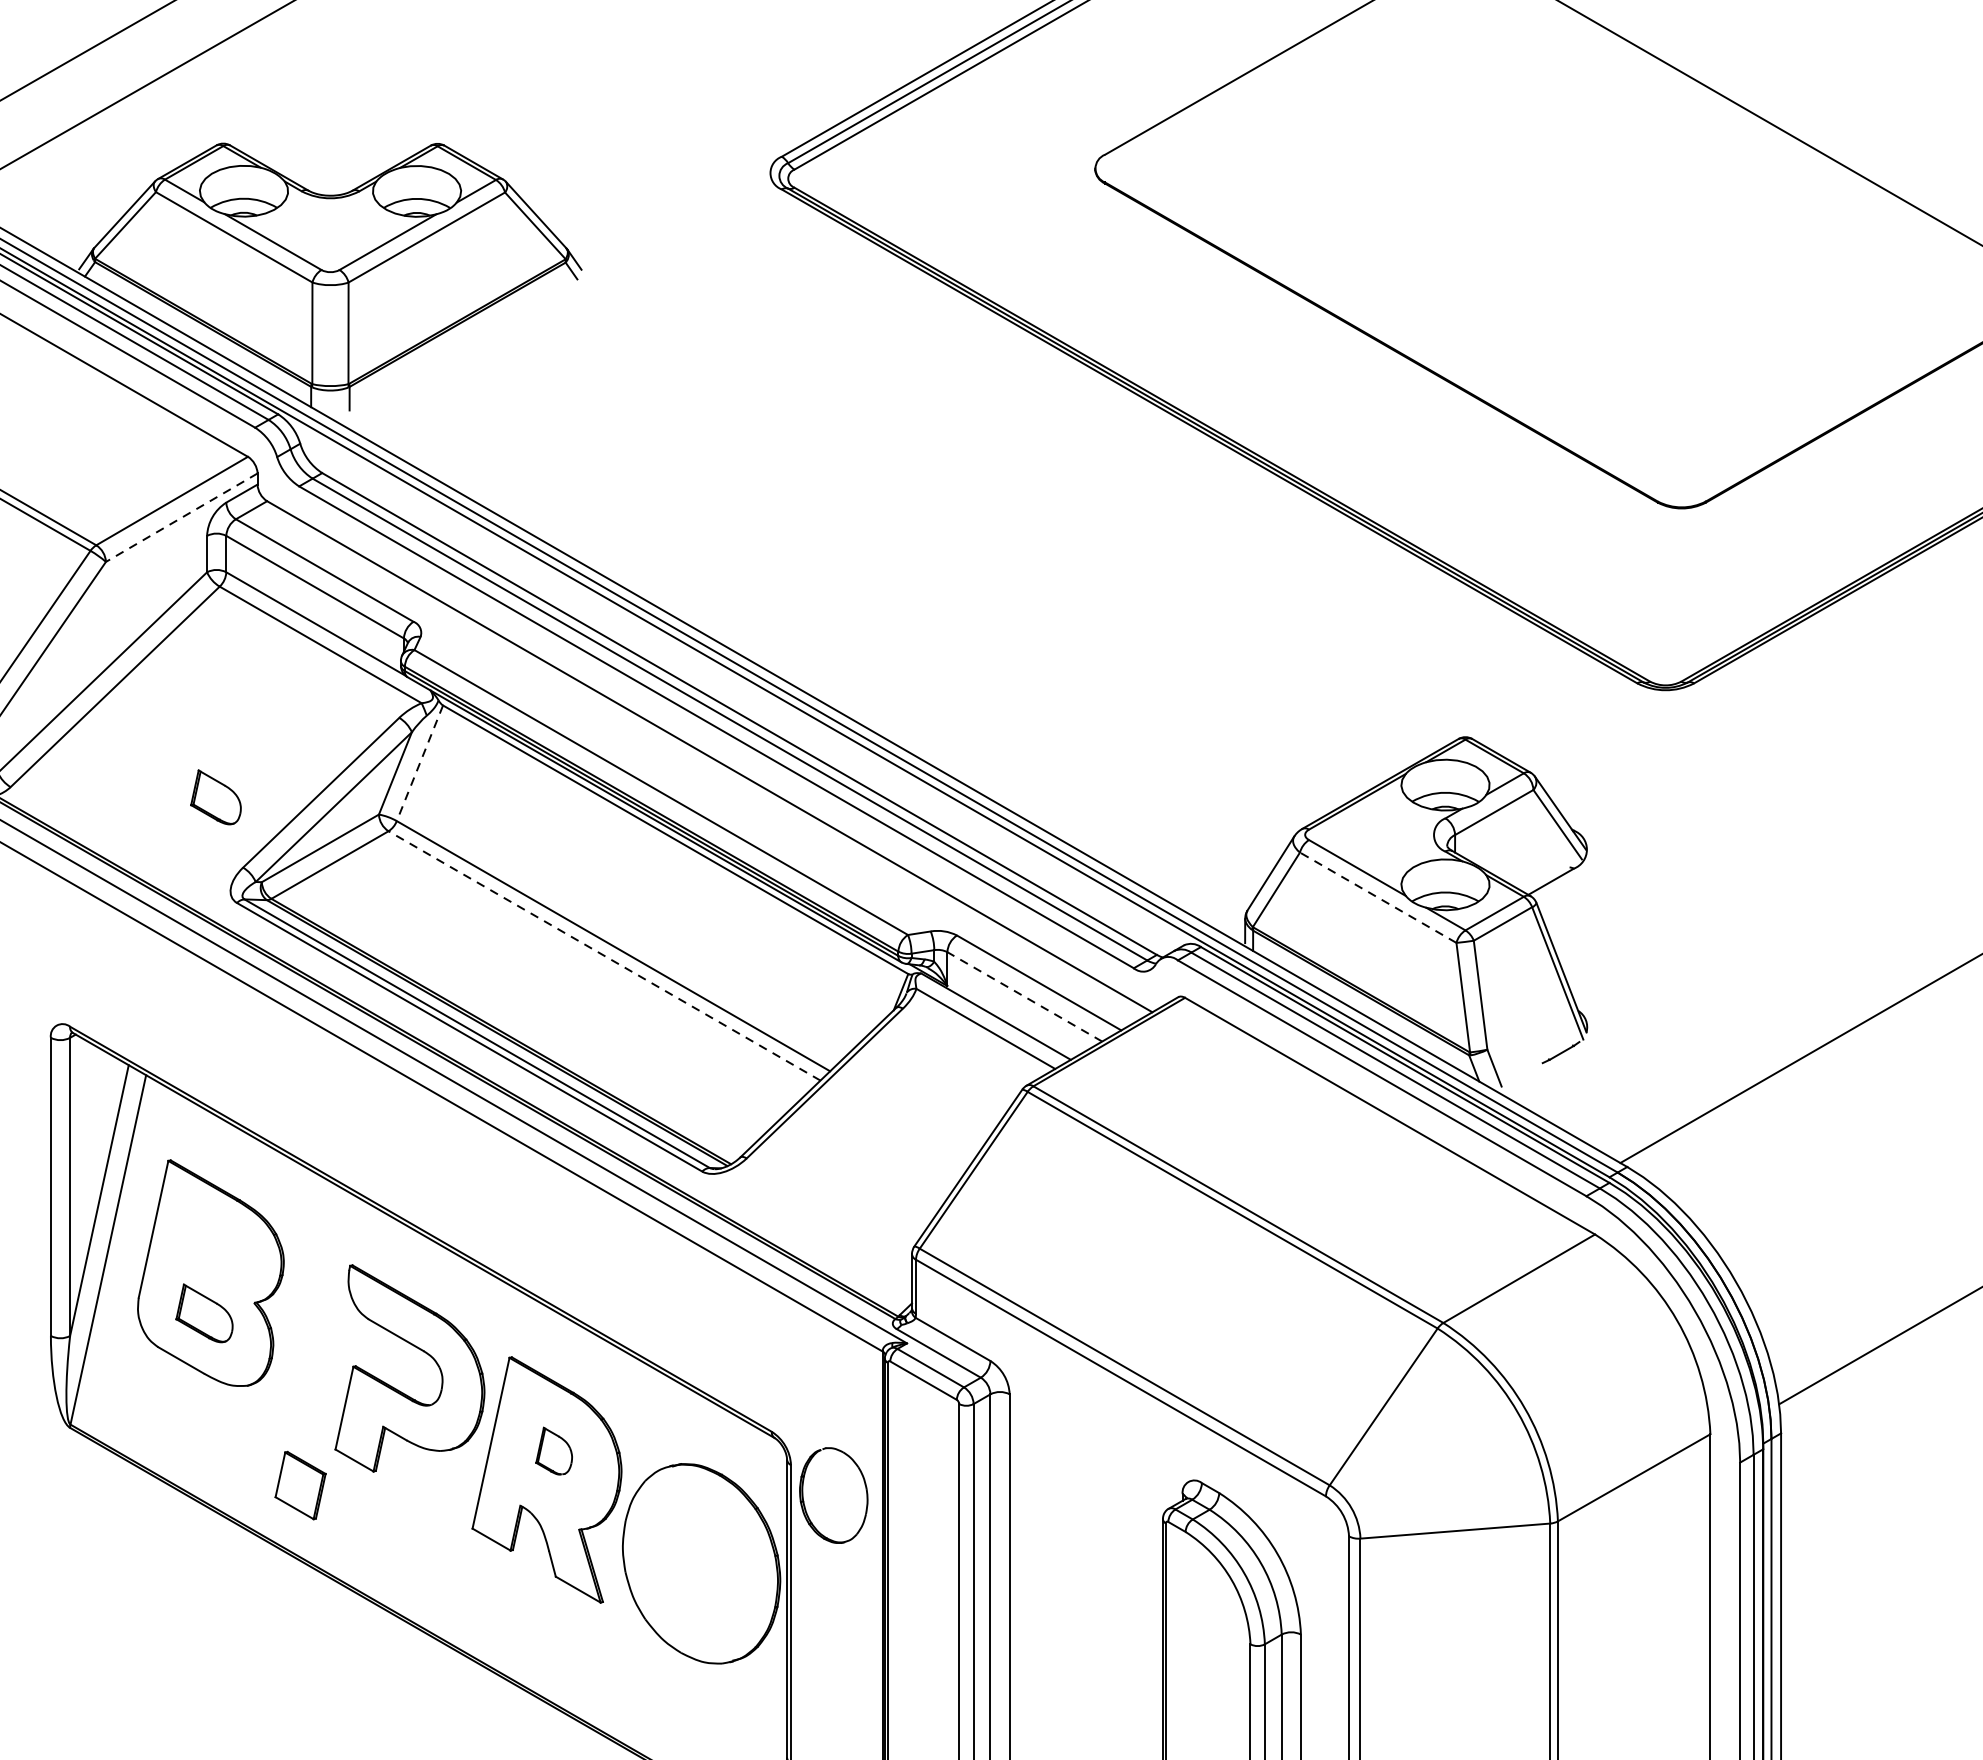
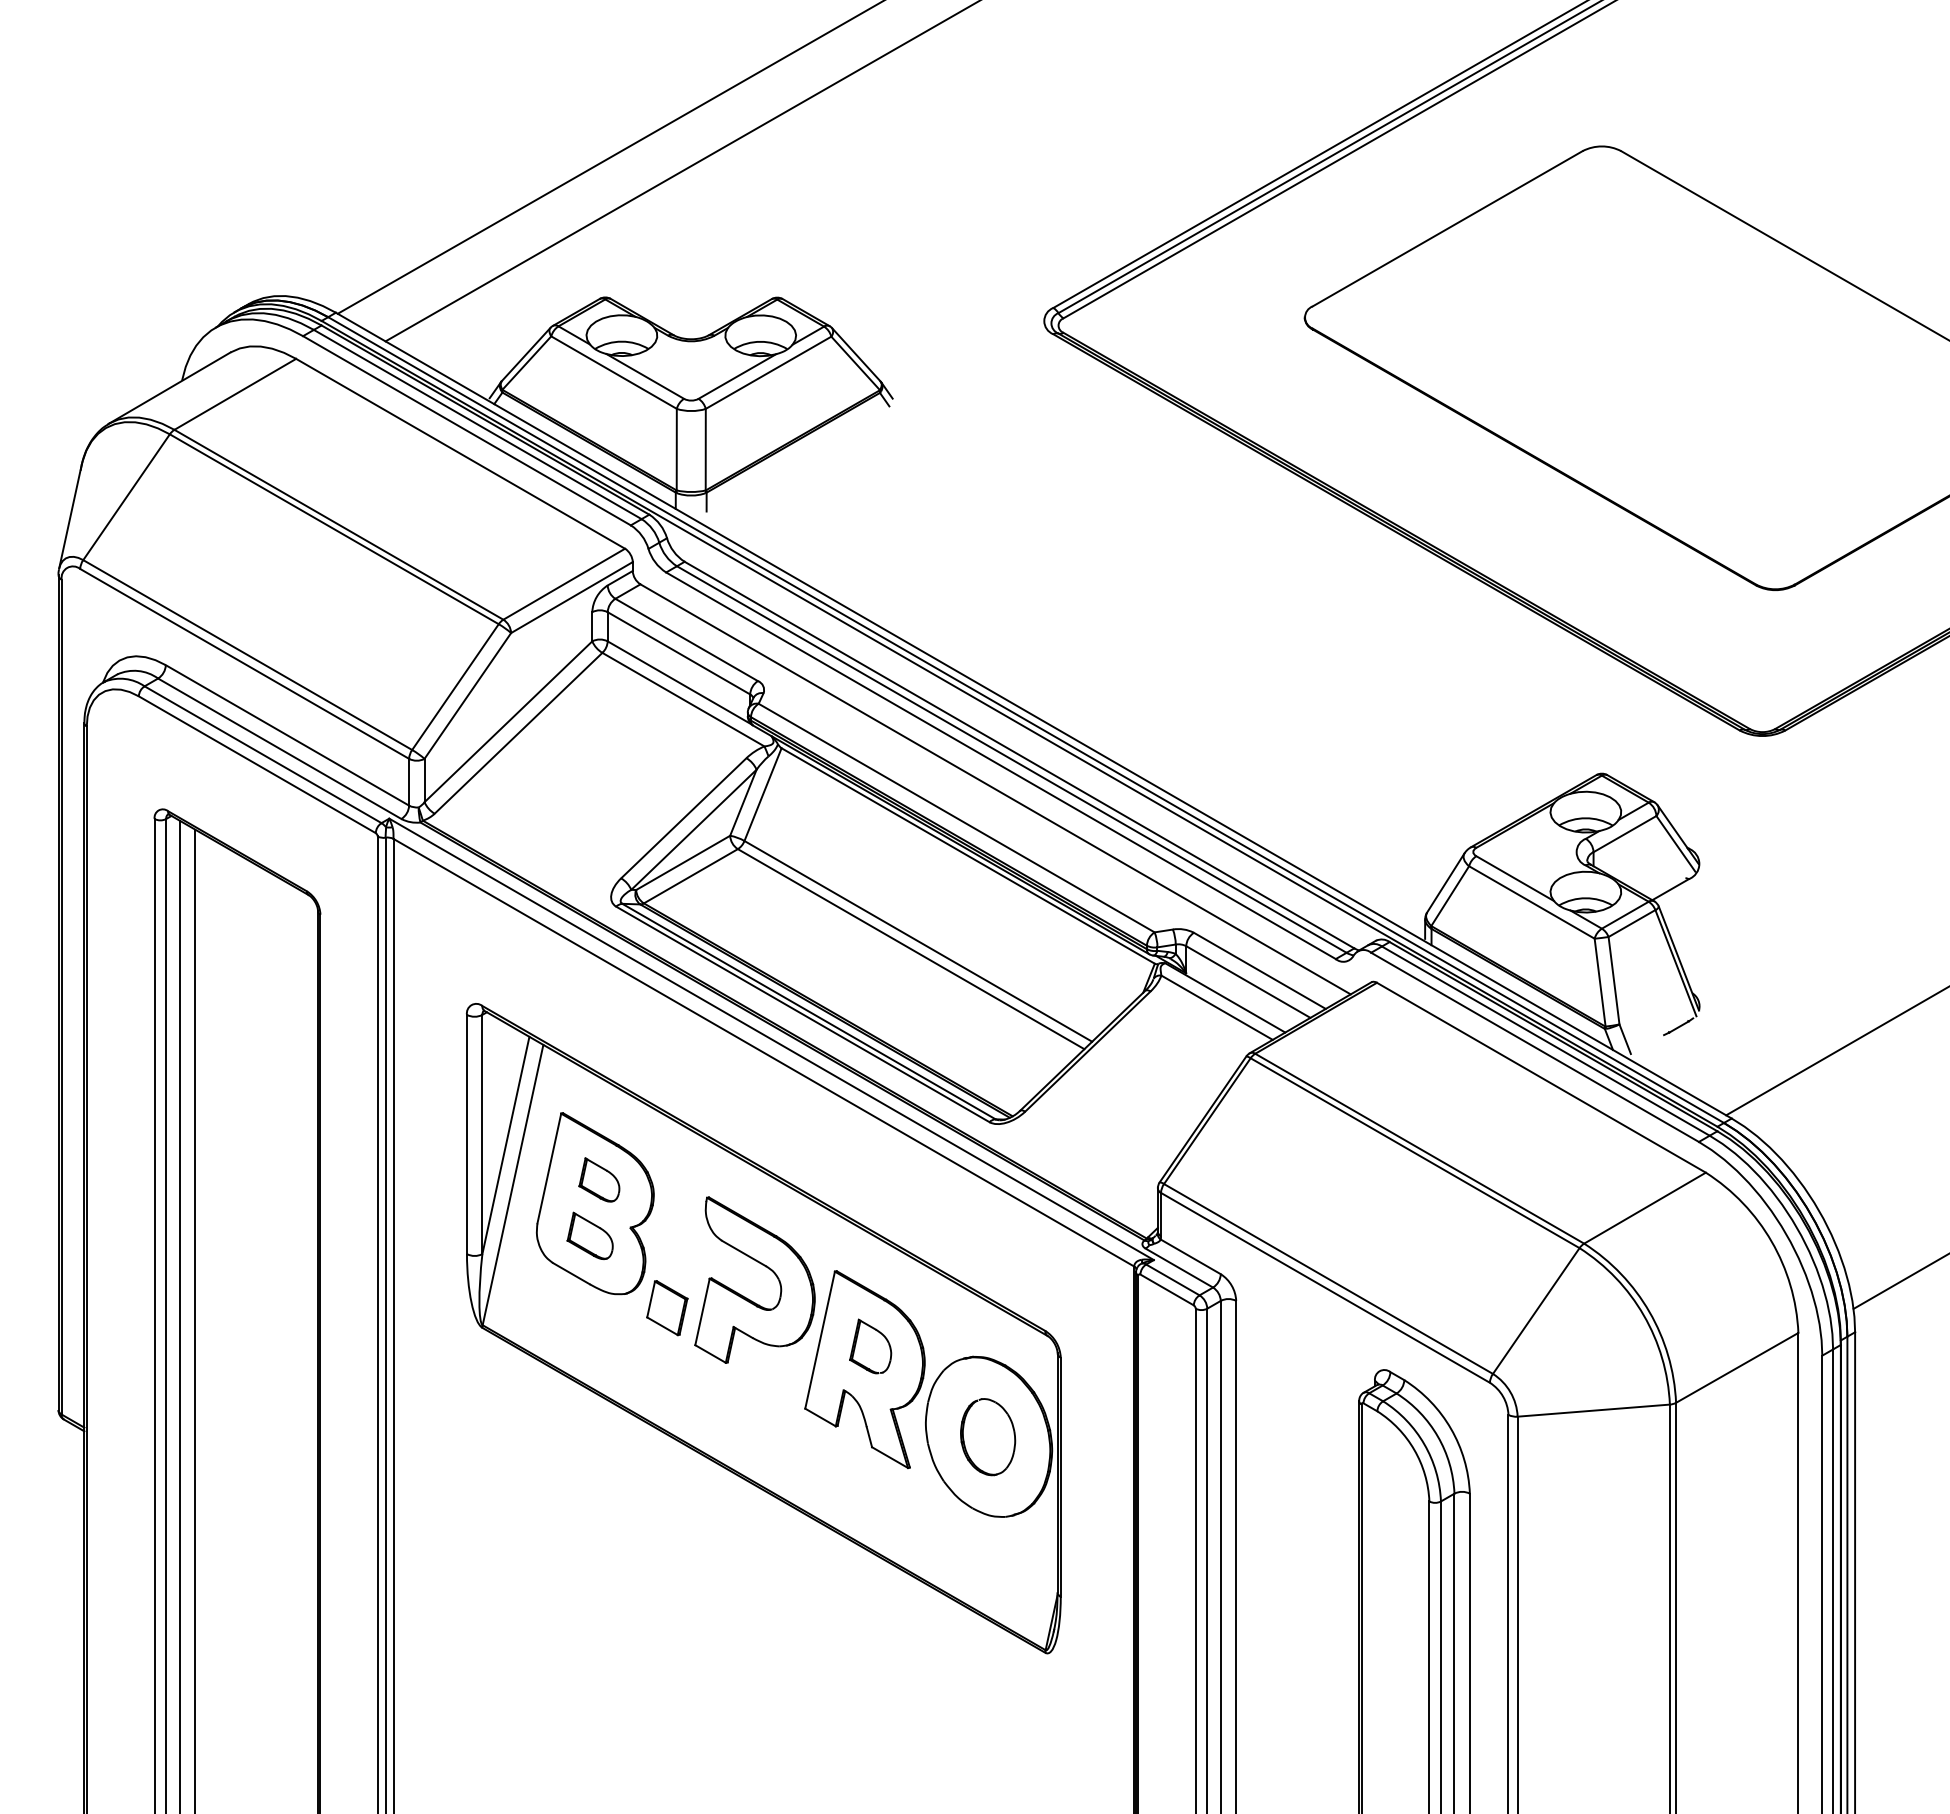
line: (181, 517) -> (571, 597), dashed -> solid
line: (420, 763) -> (763, 794), dashed -> solid
part: (216, 796) -> (599, 1179), moved
line: (1377, 897) -> (1531, 902), dashed -> solid
line: (603, 955) -> (910, 948), dashed -> solid
line: (1025, 997) -> (1248, 982), dashed -> solid
part: (553, 1451) -> (870, 1346), size x1.43
part: (300, 1486) -> (667, 1308), moved
part: (834, 1496) -> (988, 1437), moved

